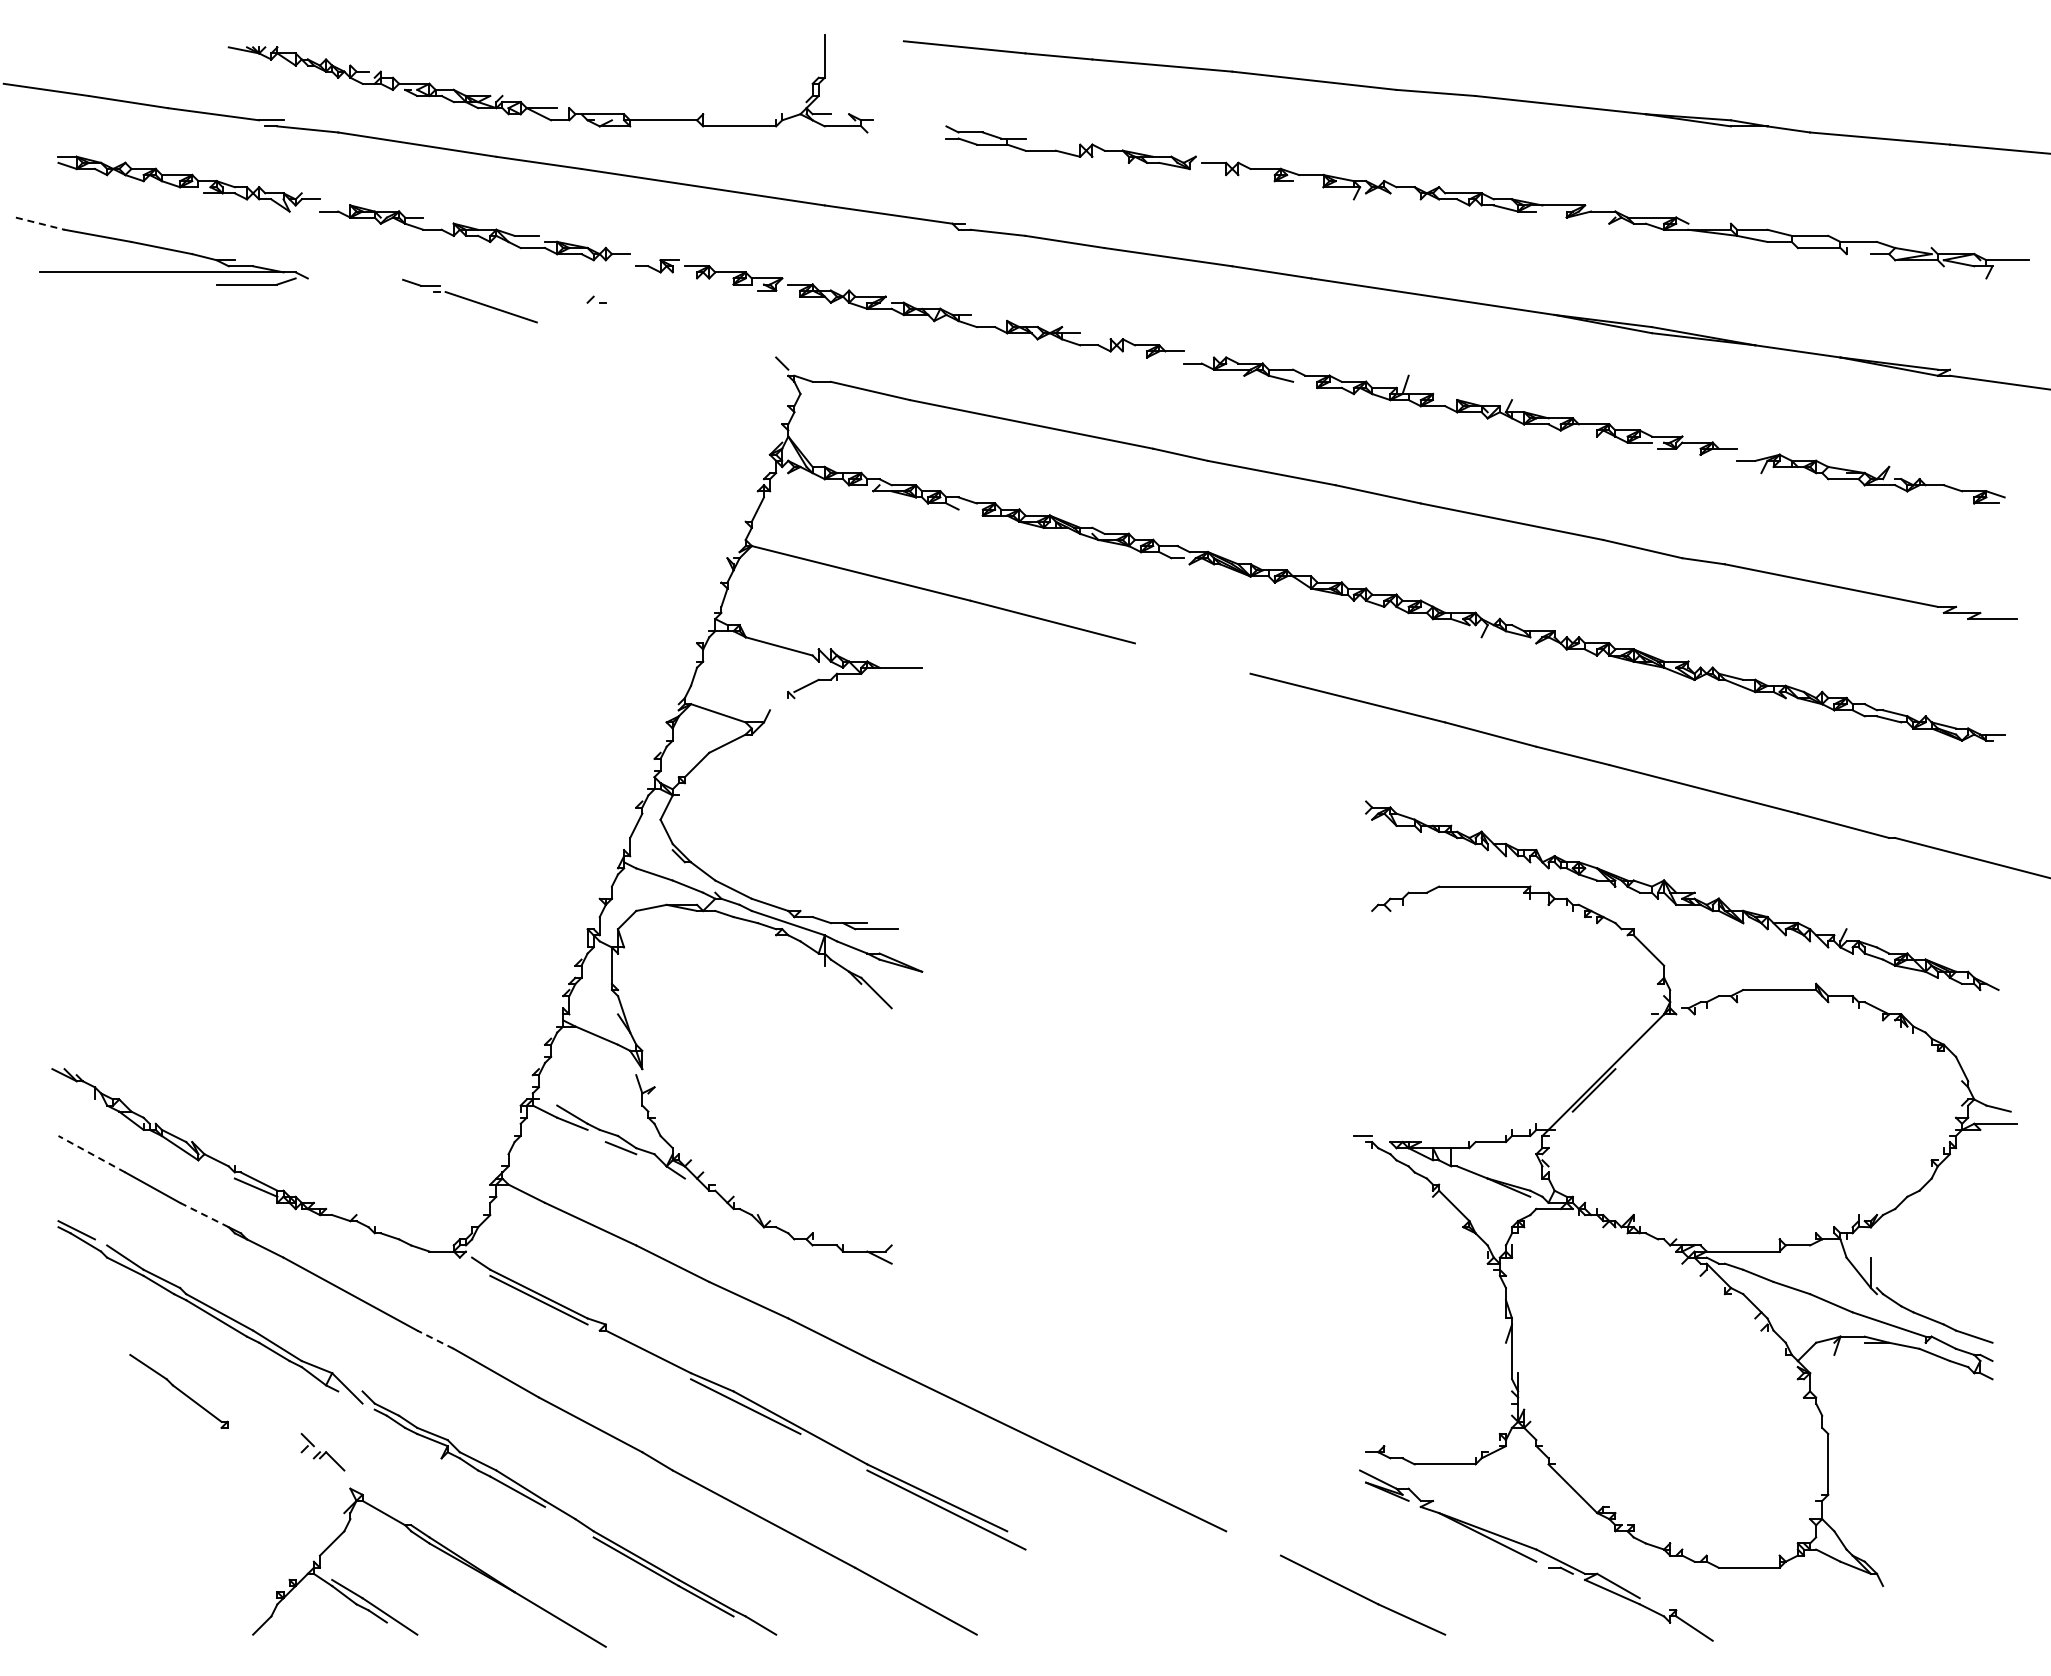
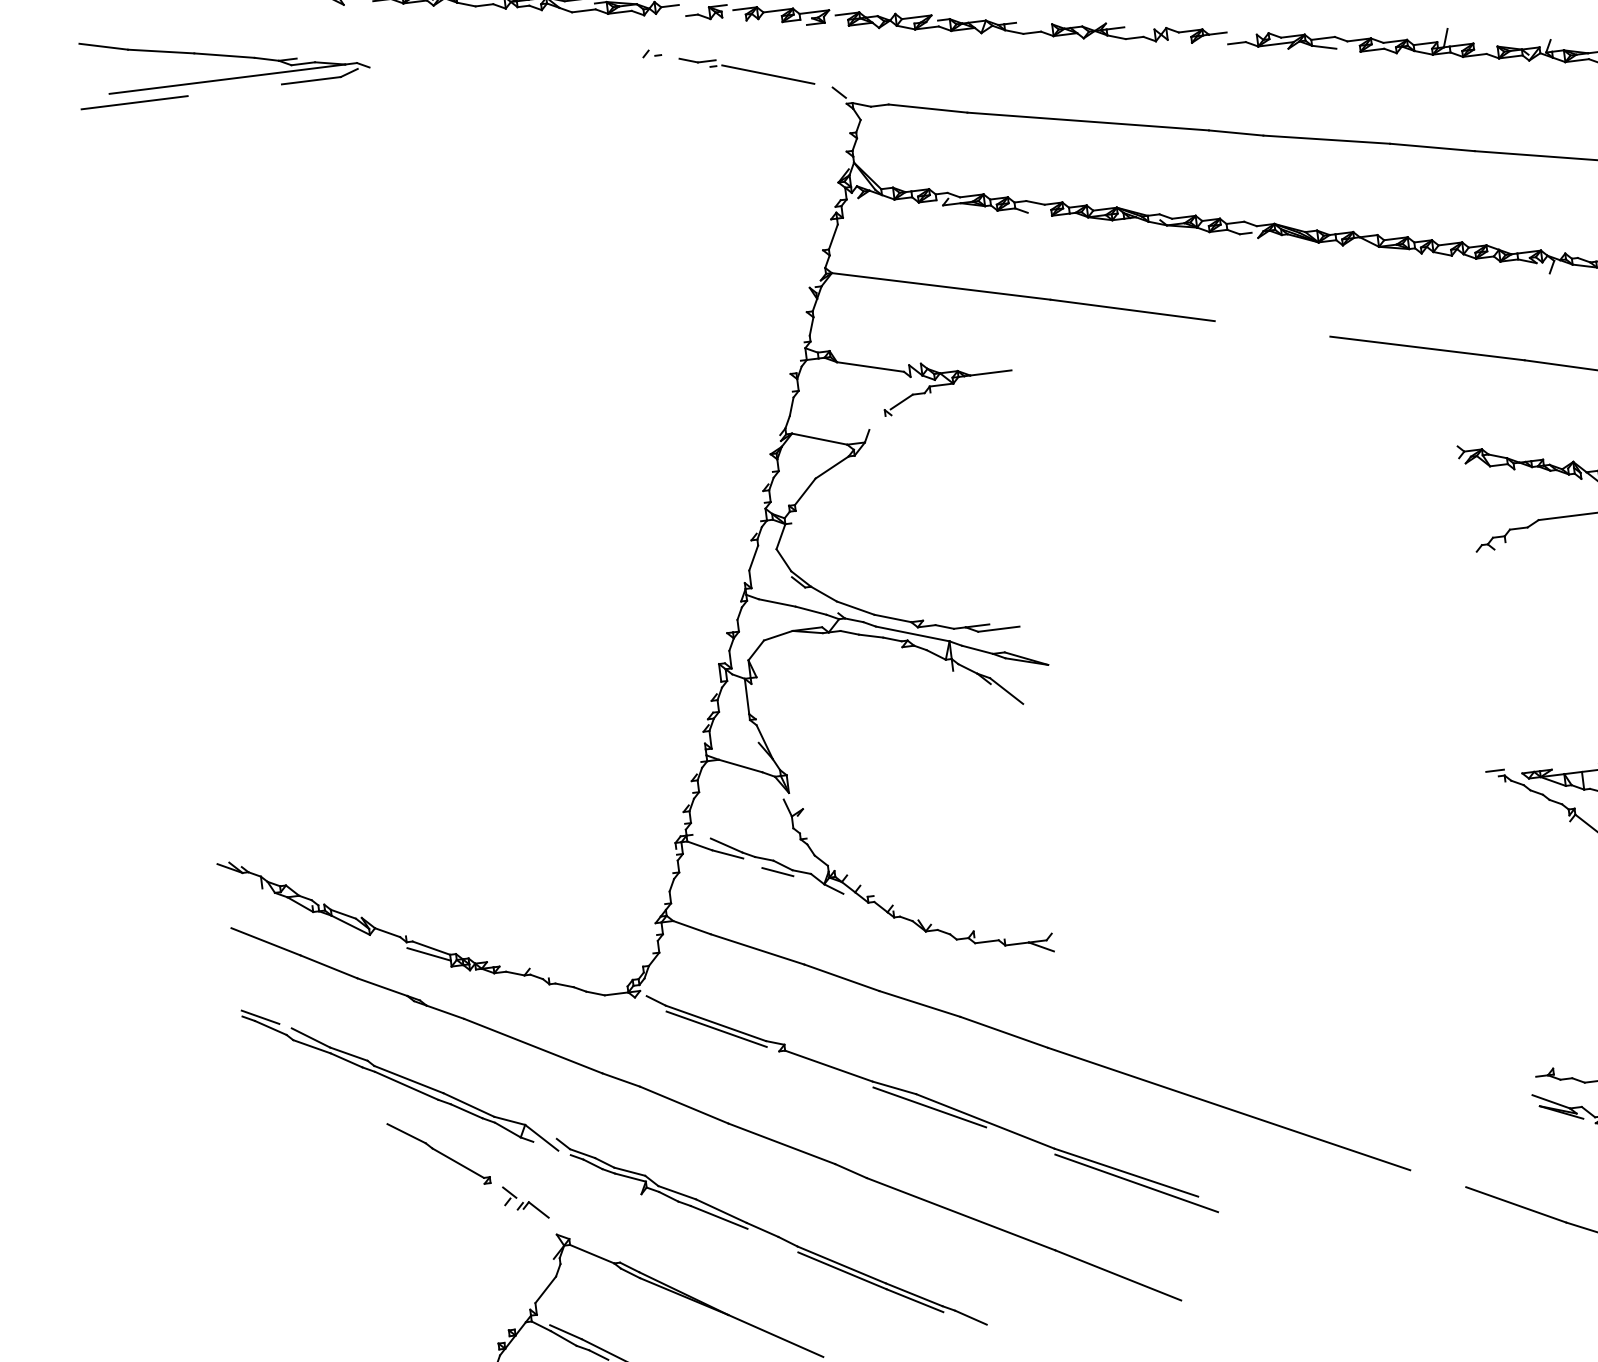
line: (40, 223) -> (103, 46), dashed -> solid
line: (64, 284) -> (134, 102), added
part: (469, 300) -> (746, 70), moved
line: (91, 1154) -> (265, 942), dashed -> solid
line: (204, 1214) -> (382, 986), dashed -> solid
line: (435, 1339) -> (621, 1079), dashed -> solid
part: (178, 1390) -> (438, 1152), moved

